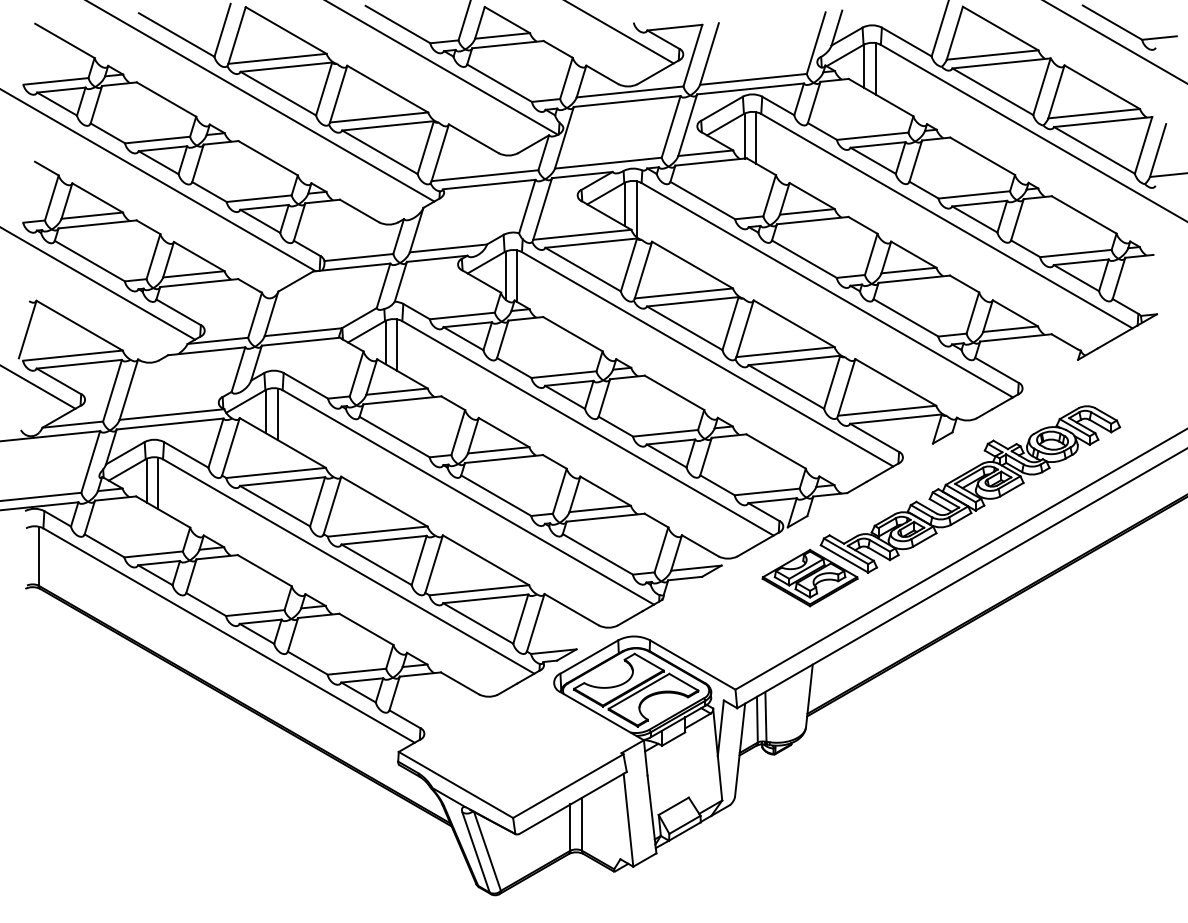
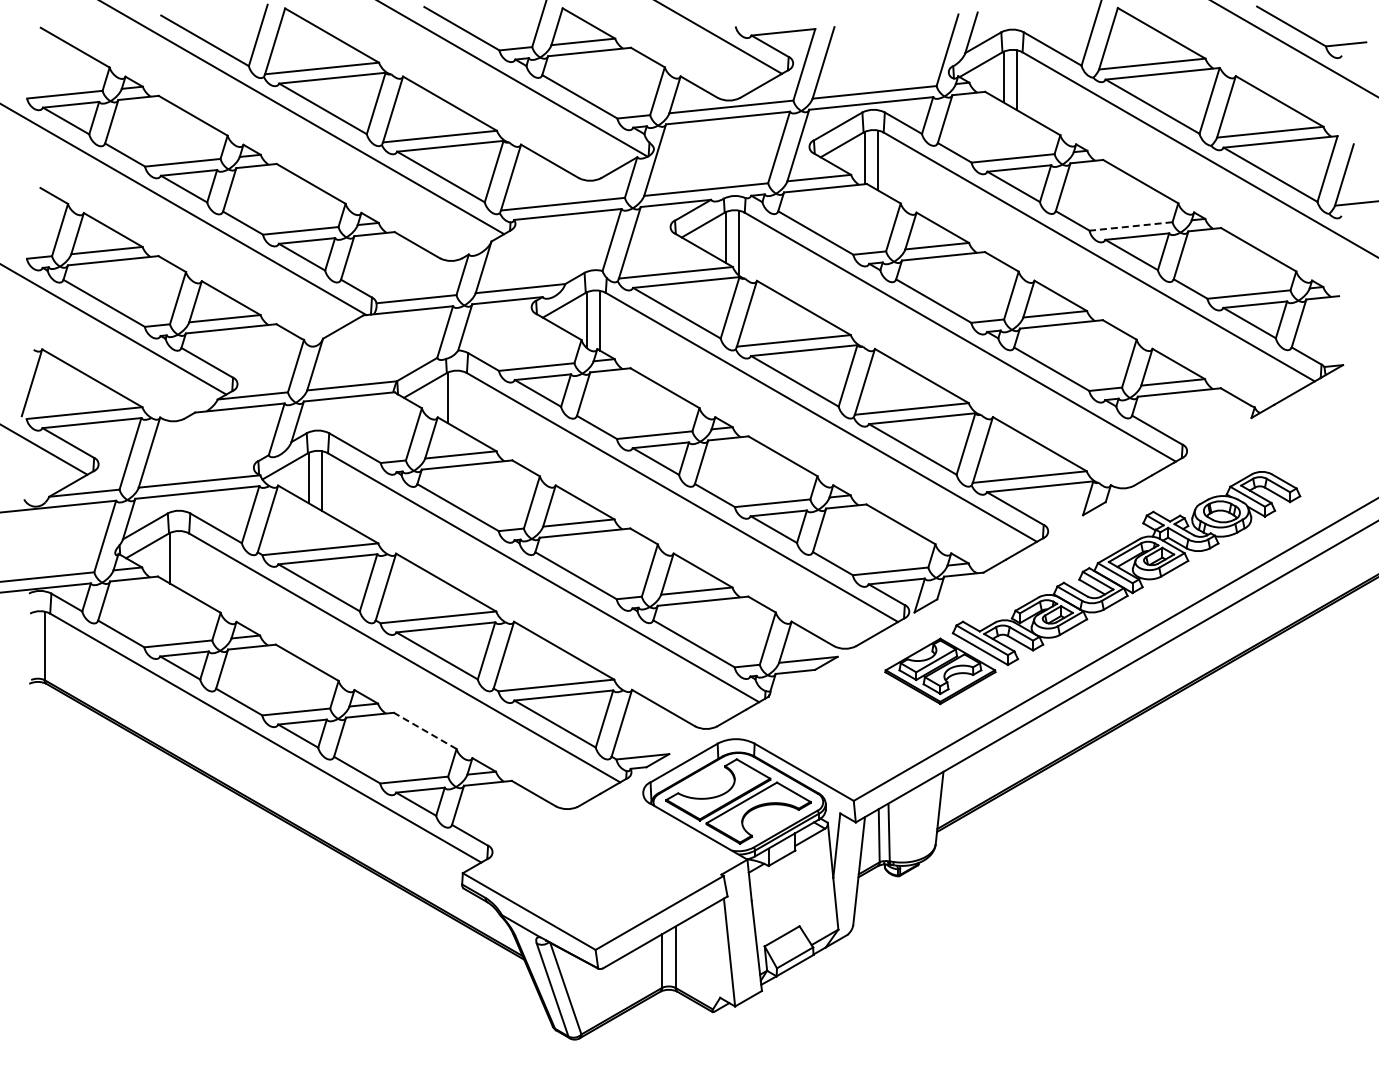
line: (974, 194) -> (1131, 226), solid -> dashed
line: (397, 344) -> (461, 400), removed
line: (158, 483) -> (183, 561), removed
line: (365, 629) -> (424, 730), solid -> dashed

